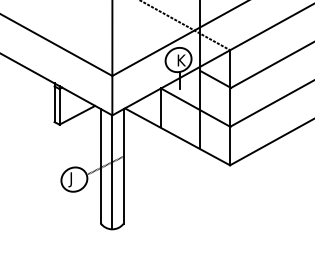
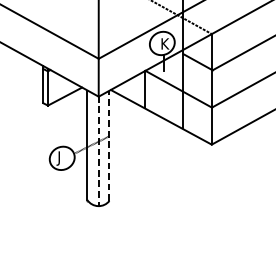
line: (123, 166) -> (109, 145), solid -> dashed
line: (112, 172) -> (98, 151), solid -> dashed

